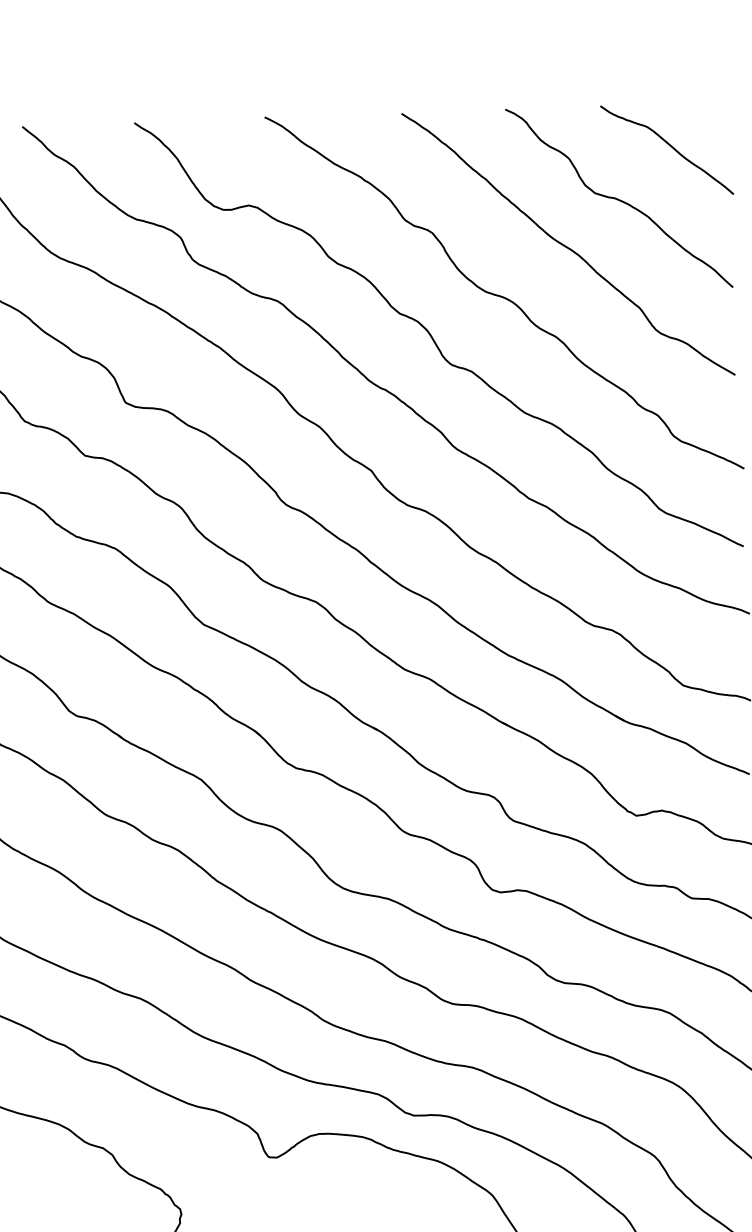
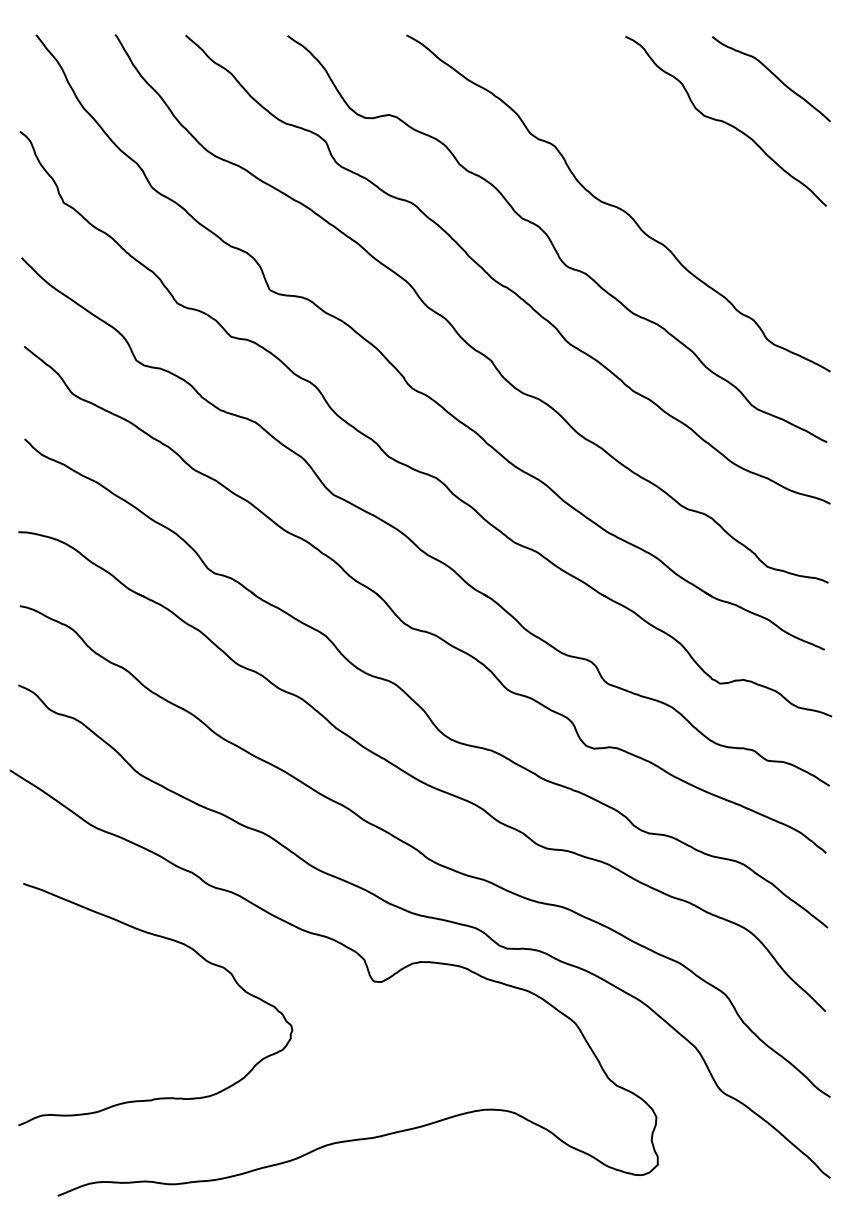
curve: (566, 245) -> (676, 162), removed

